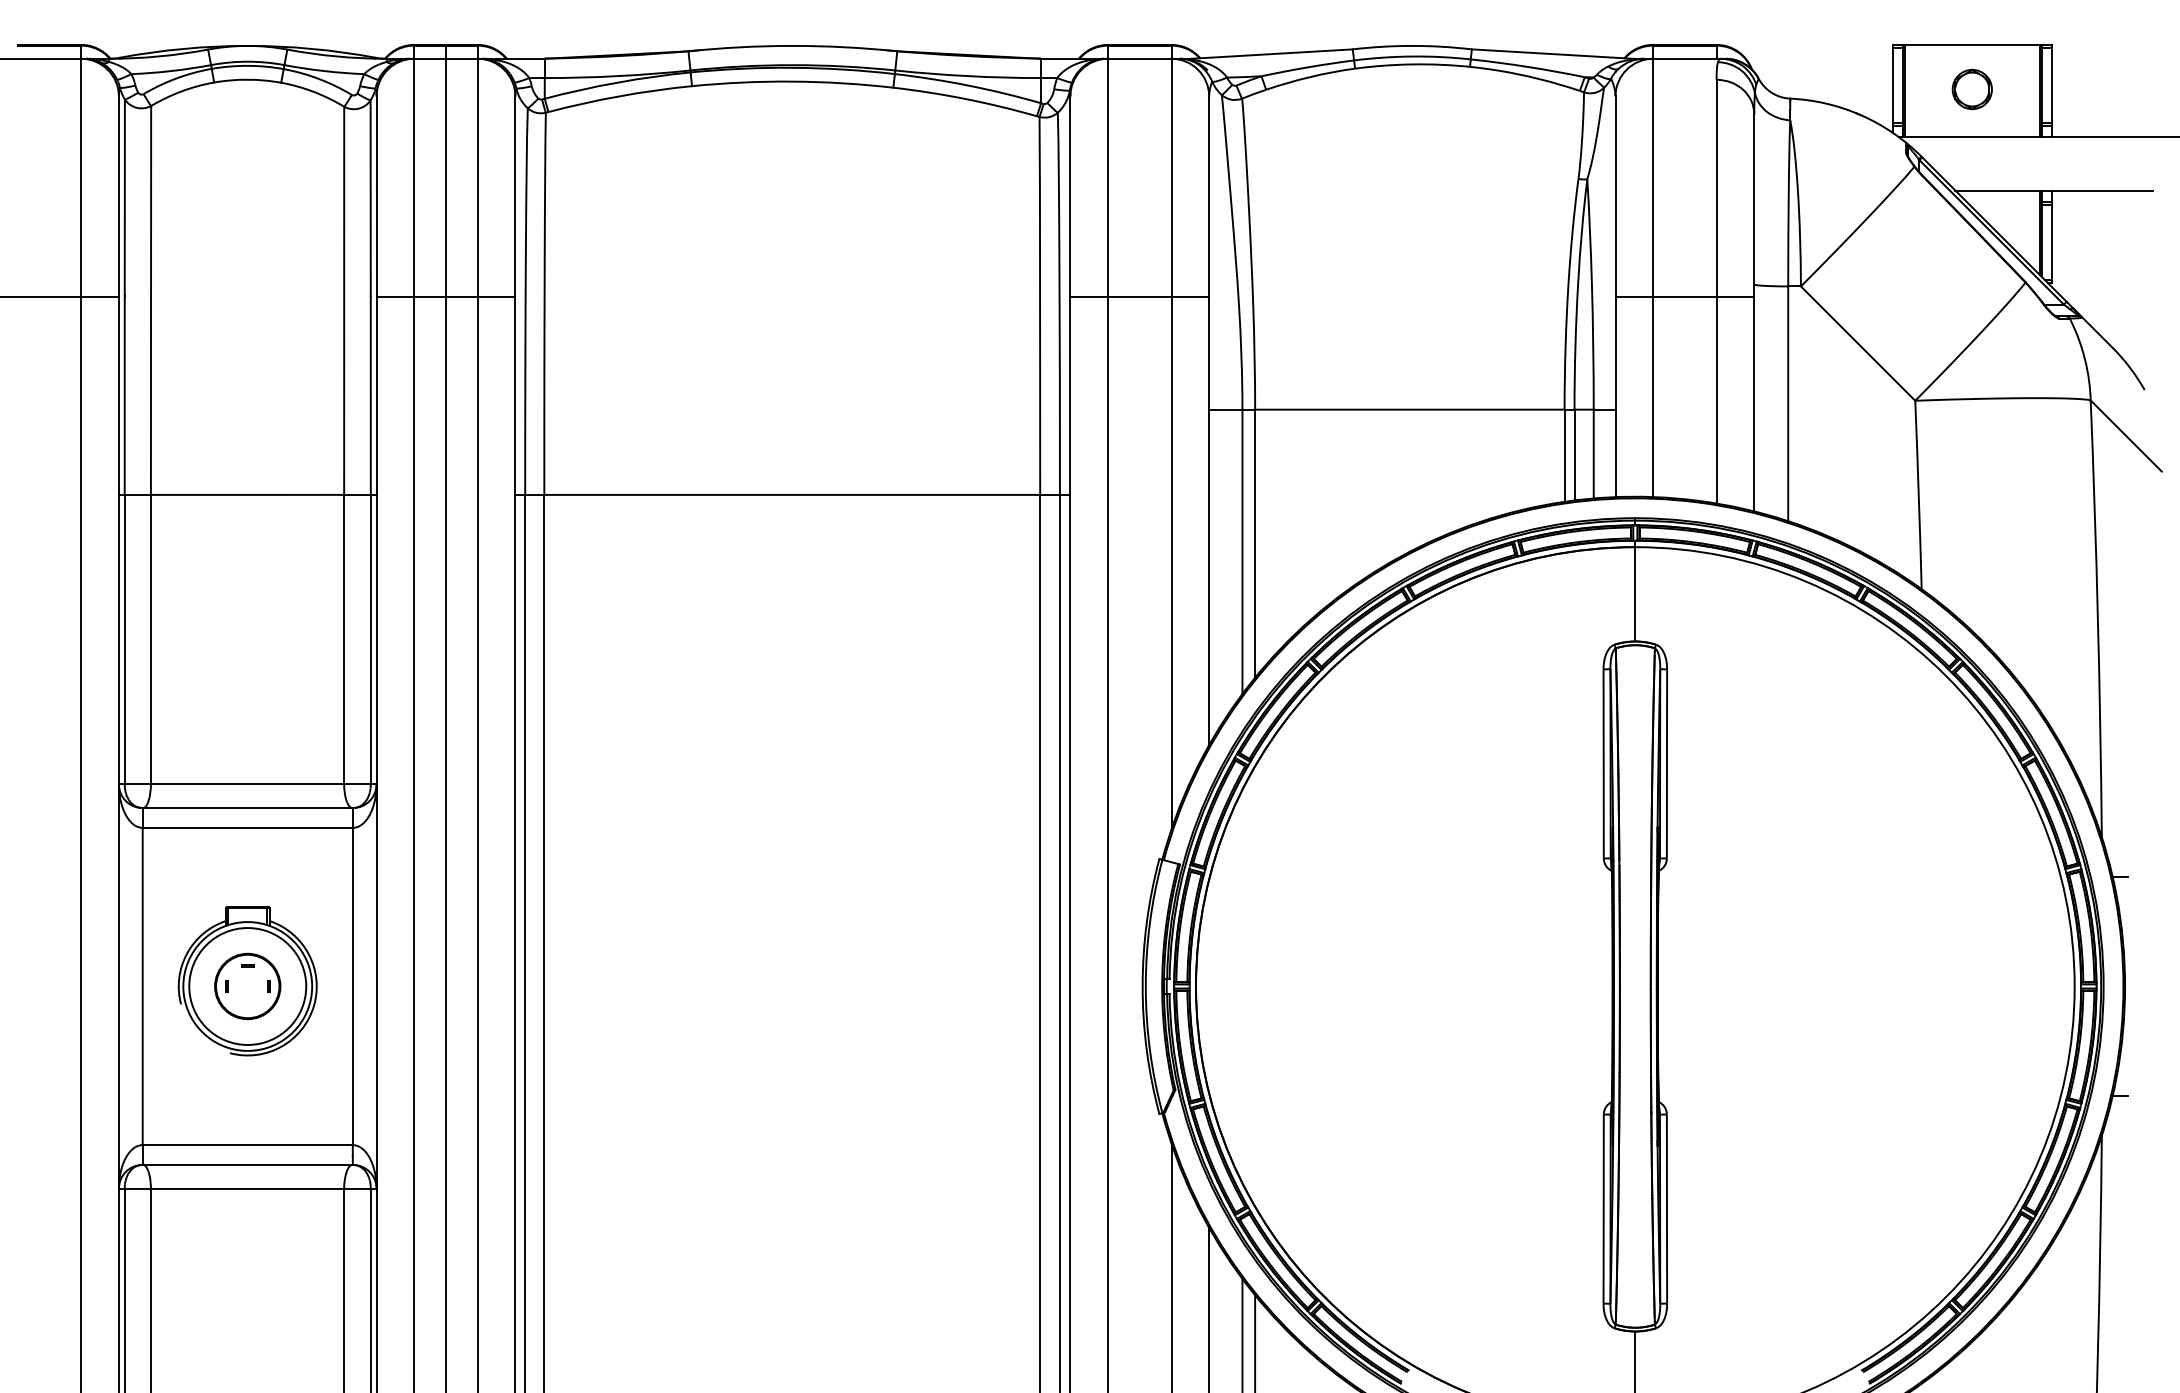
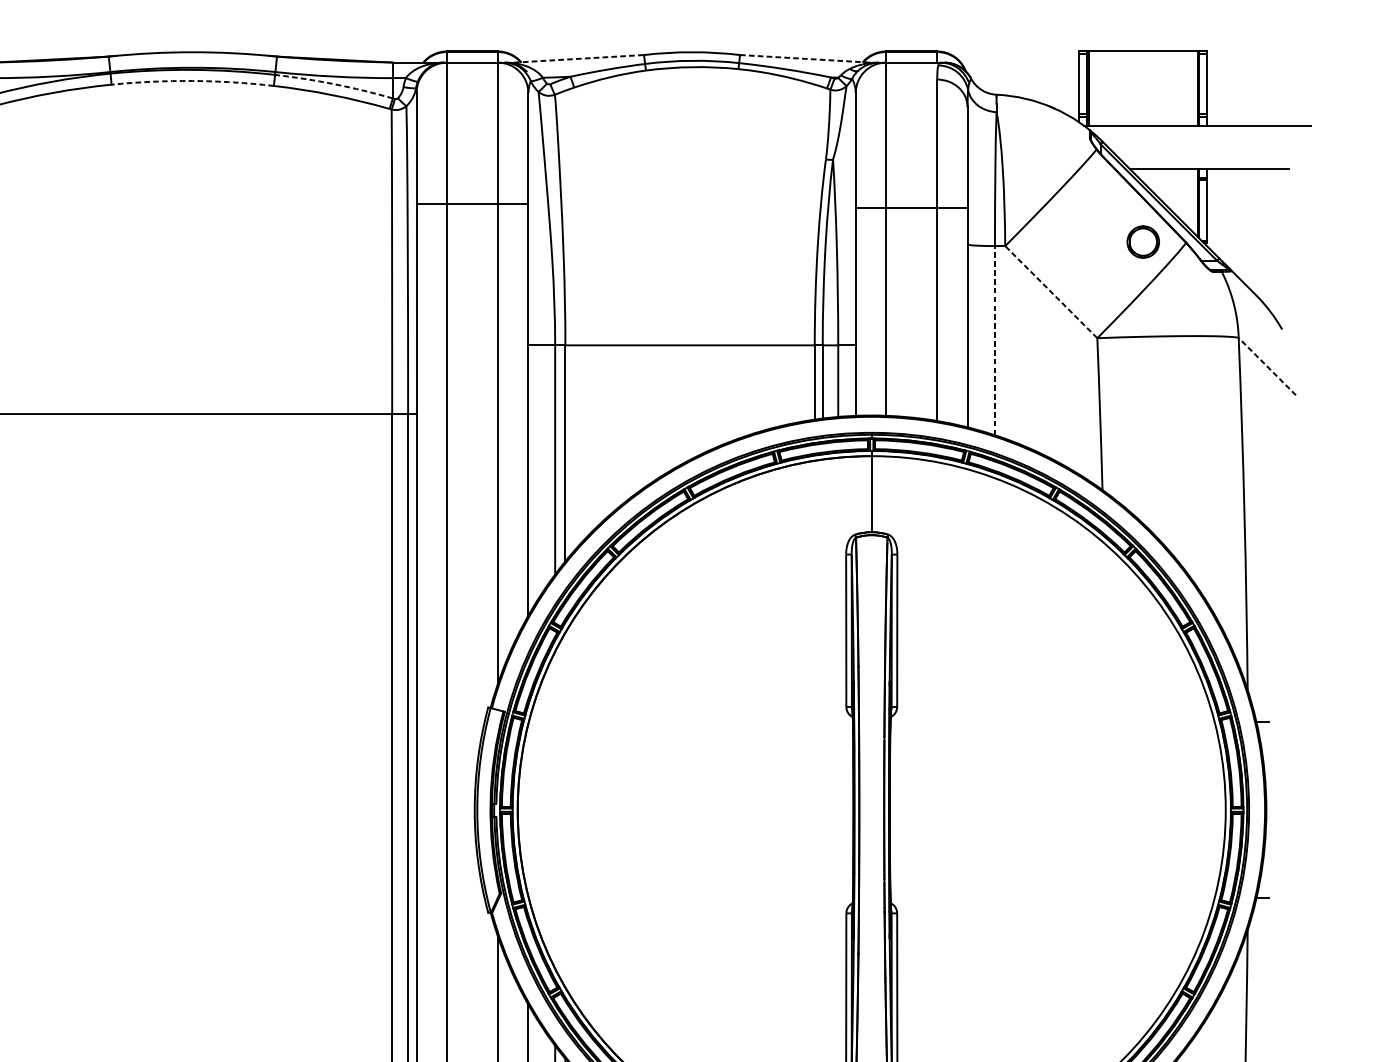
line: (1272, 54) -> (579, 59), solid -> dashed
line: (1552, 54) -> (805, 59), solid -> dashed
arc: (792, 81) -> (192, 80), solid -> dashed
arc: (968, 85) -> (334, 84), solid -> dashed
part: (1971, 89) -> (1142, 242), moved
line: (1139, 296) -> (472, 204), moved
line: (1684, 296) -> (911, 208), moved
line: (1858, 343) -> (1051, 292), solid -> dashed
line: (1788, 403) -> (995, 340), solid -> dashed
line: (2125, 435) -> (1266, 366), solid -> dashed

